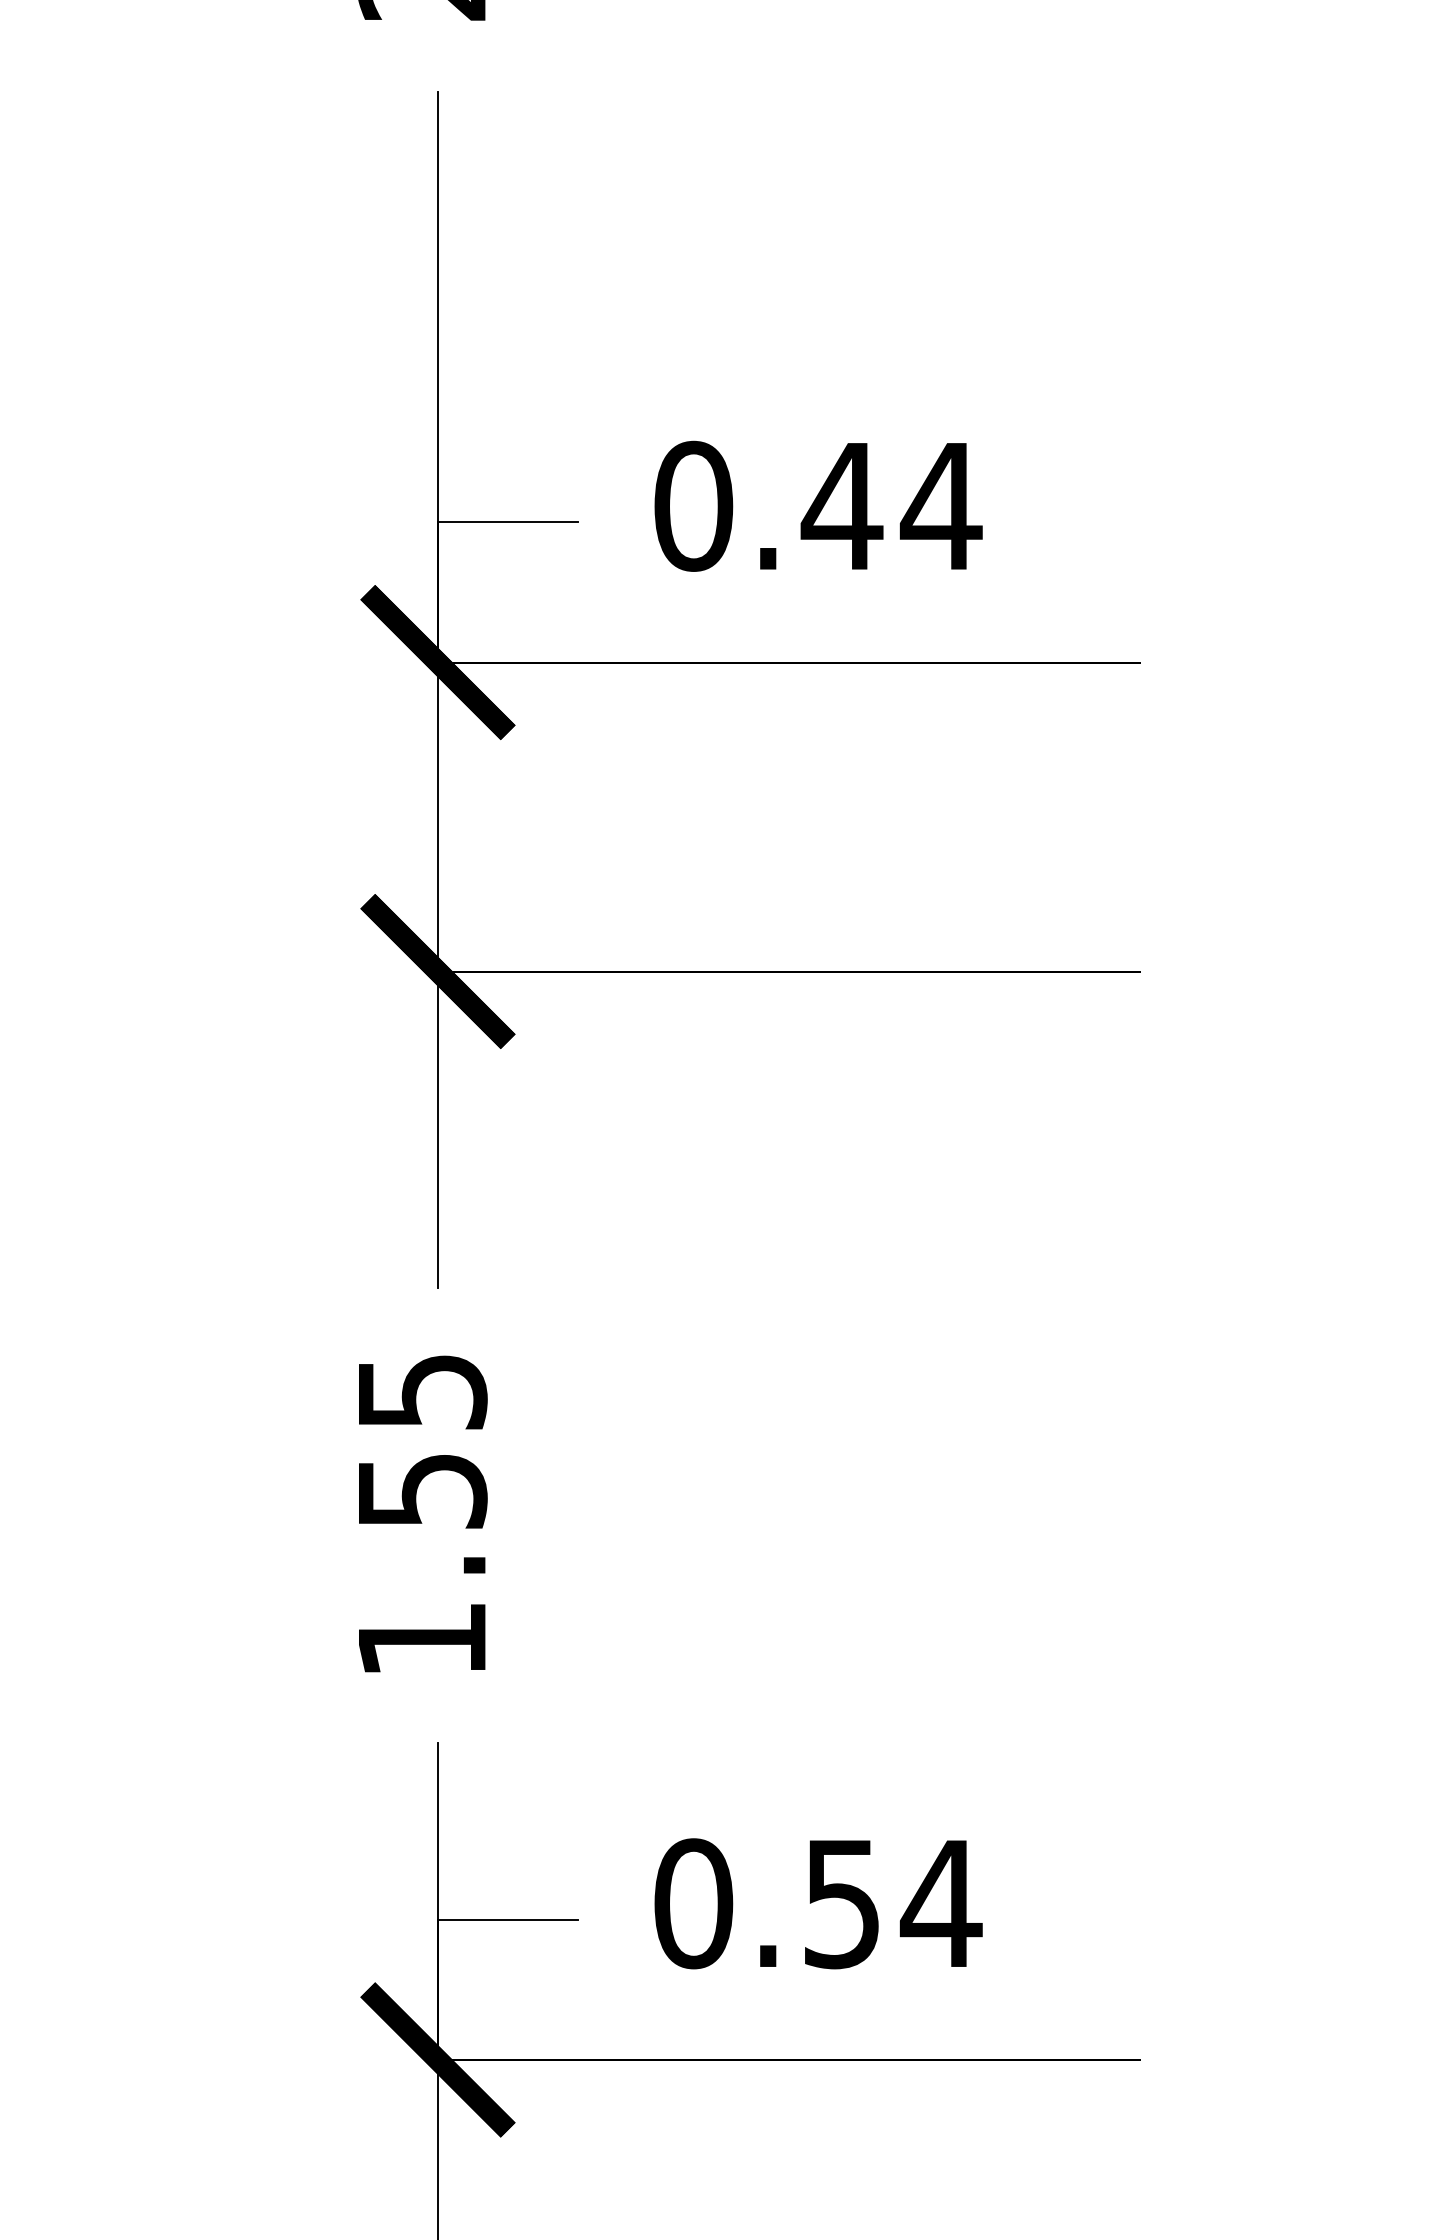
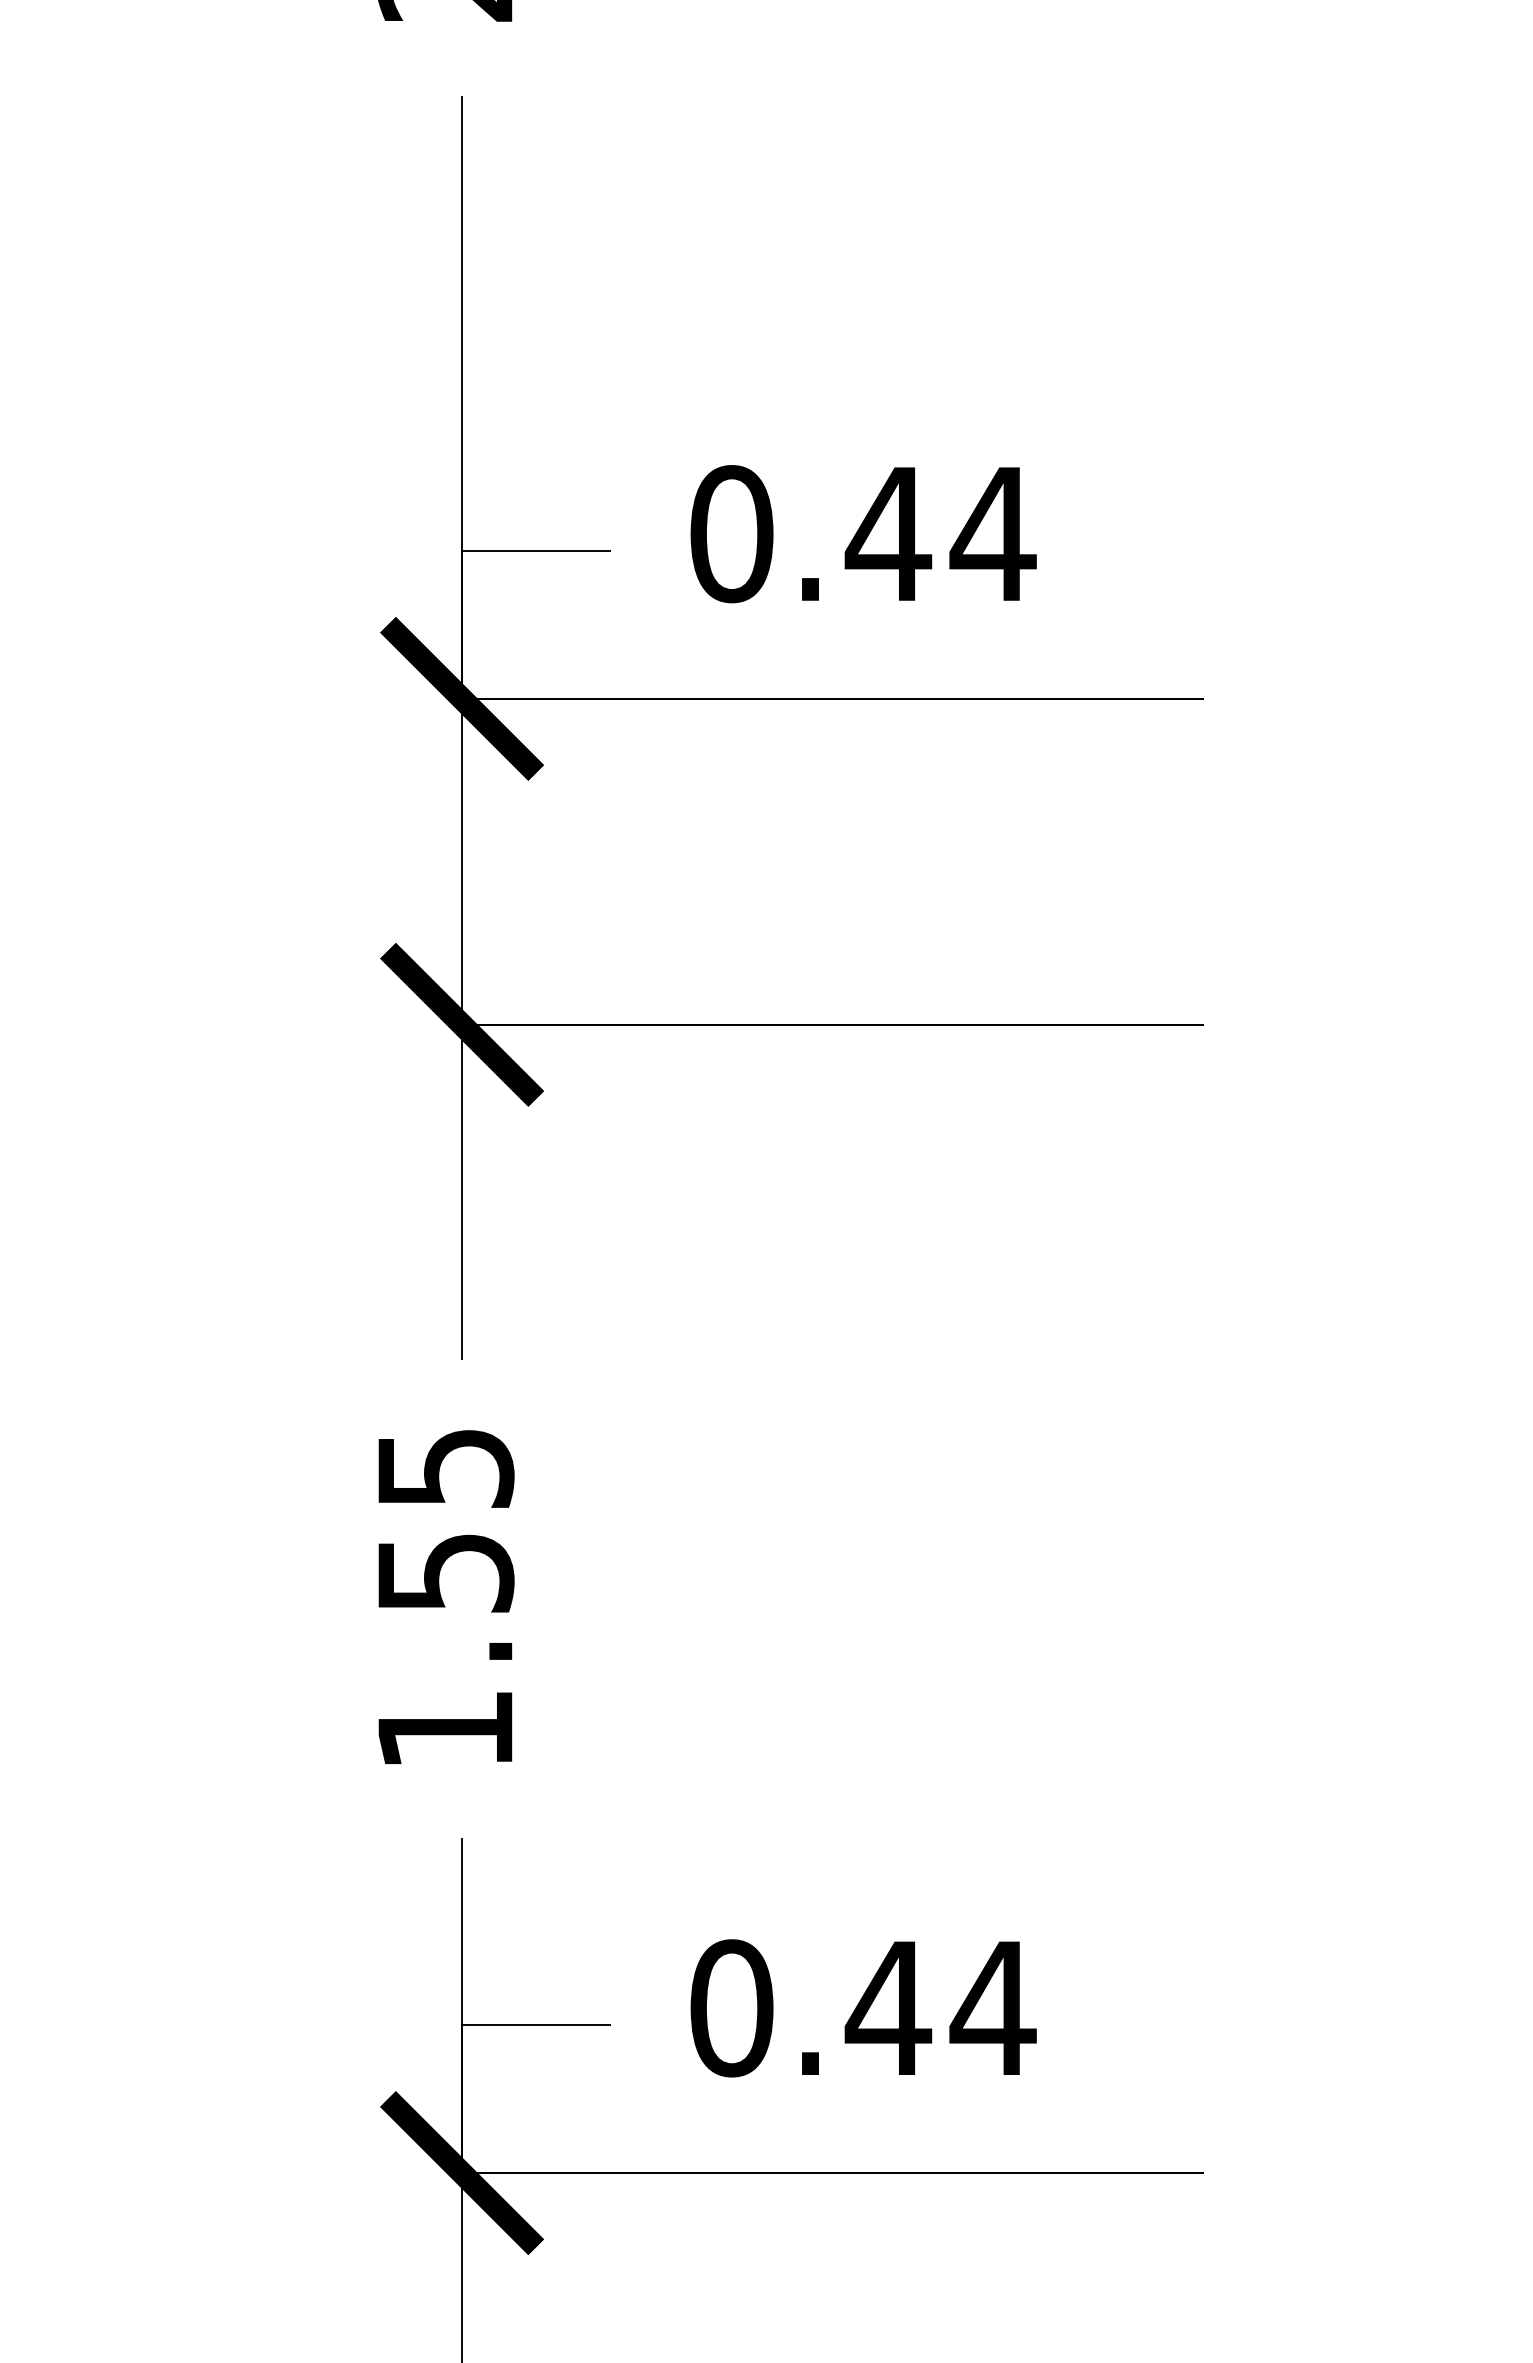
text: (842, 1904) -> (888, 2009), 0.54 -> 0.44

